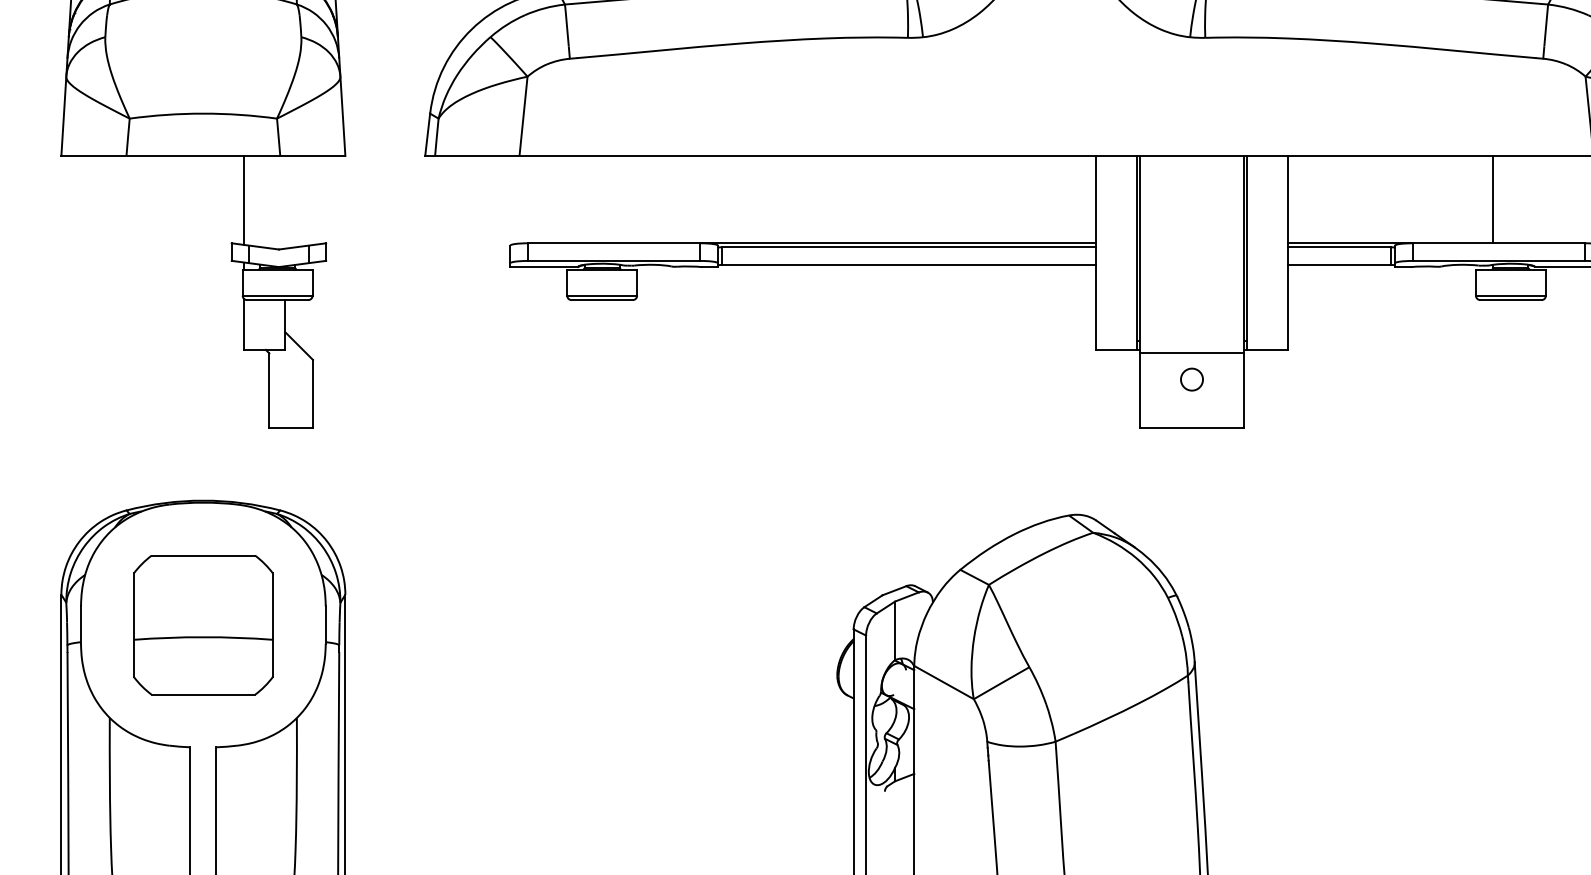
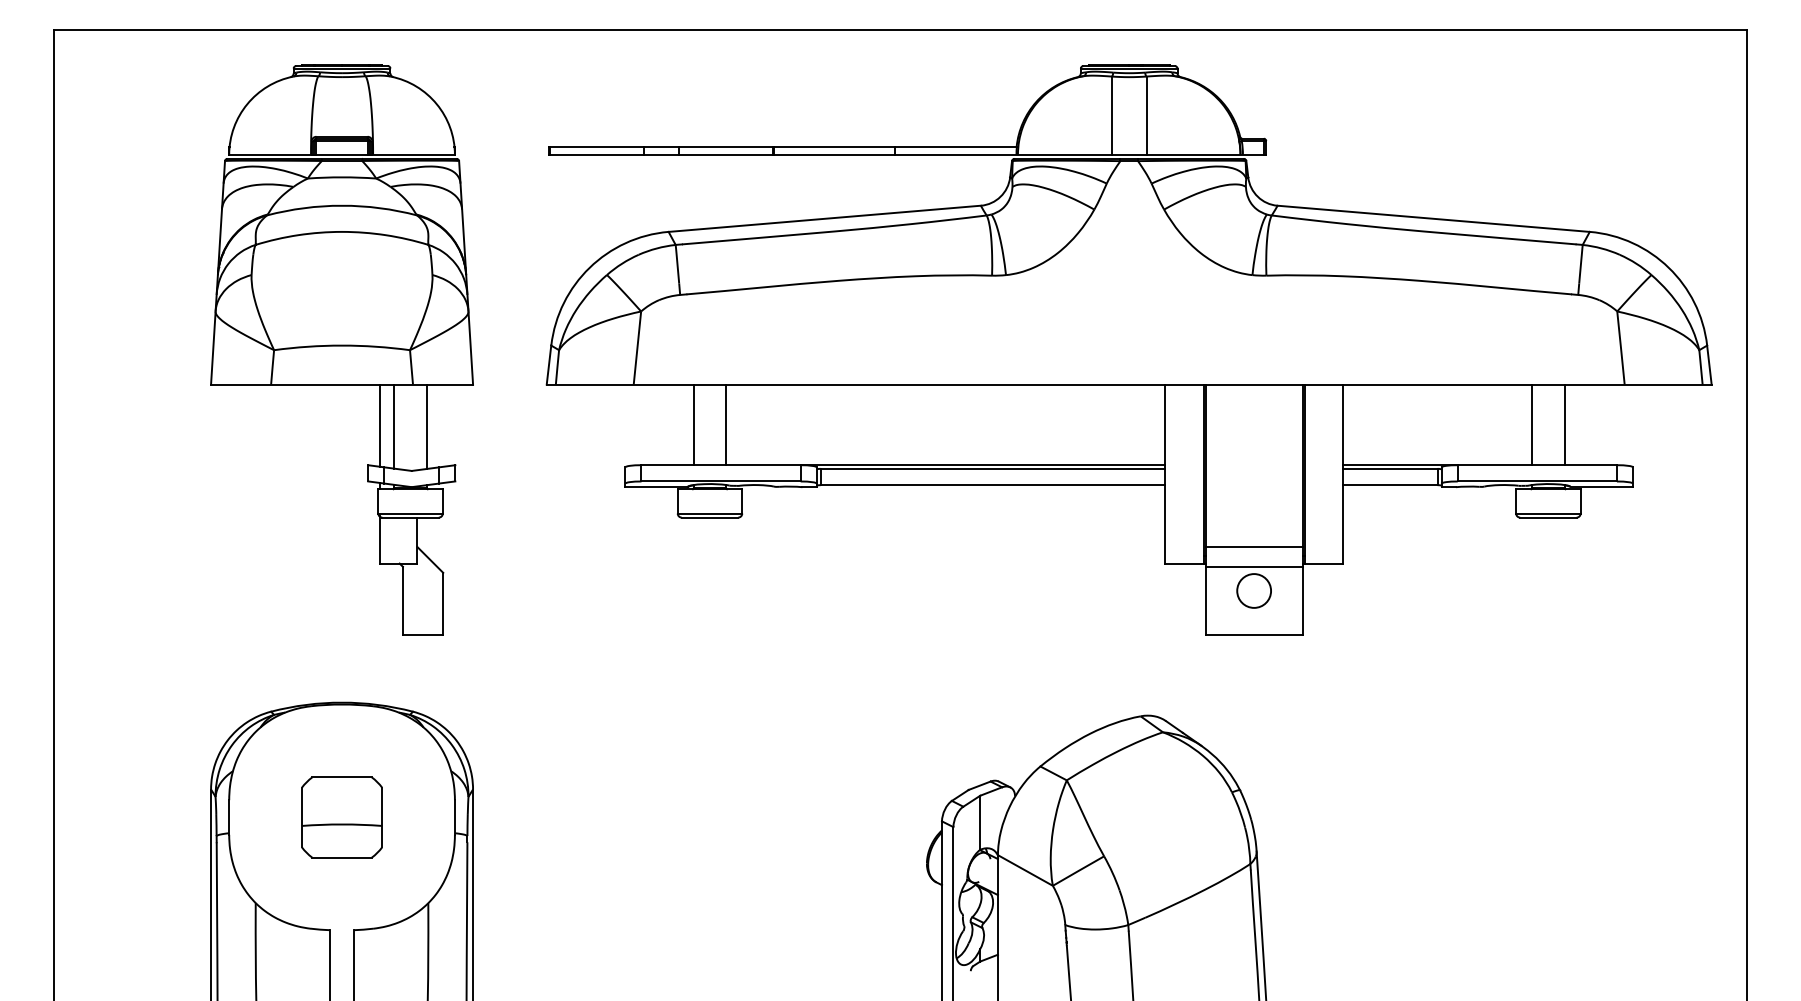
line: (584, 199) -> (693, 424), added
line: (620, 199) -> (726, 424), added
line: (1528, 199) -> (1564, 424), added
line: (260, 201) -> (394, 426), added
line: (294, 201) -> (426, 426), added
line: (1191, 332) -> (1253, 547), added
circle: (1192, 379) -> (1254, 590), size x1.67
part: (202, 625) -> (341, 817), size x0.62

